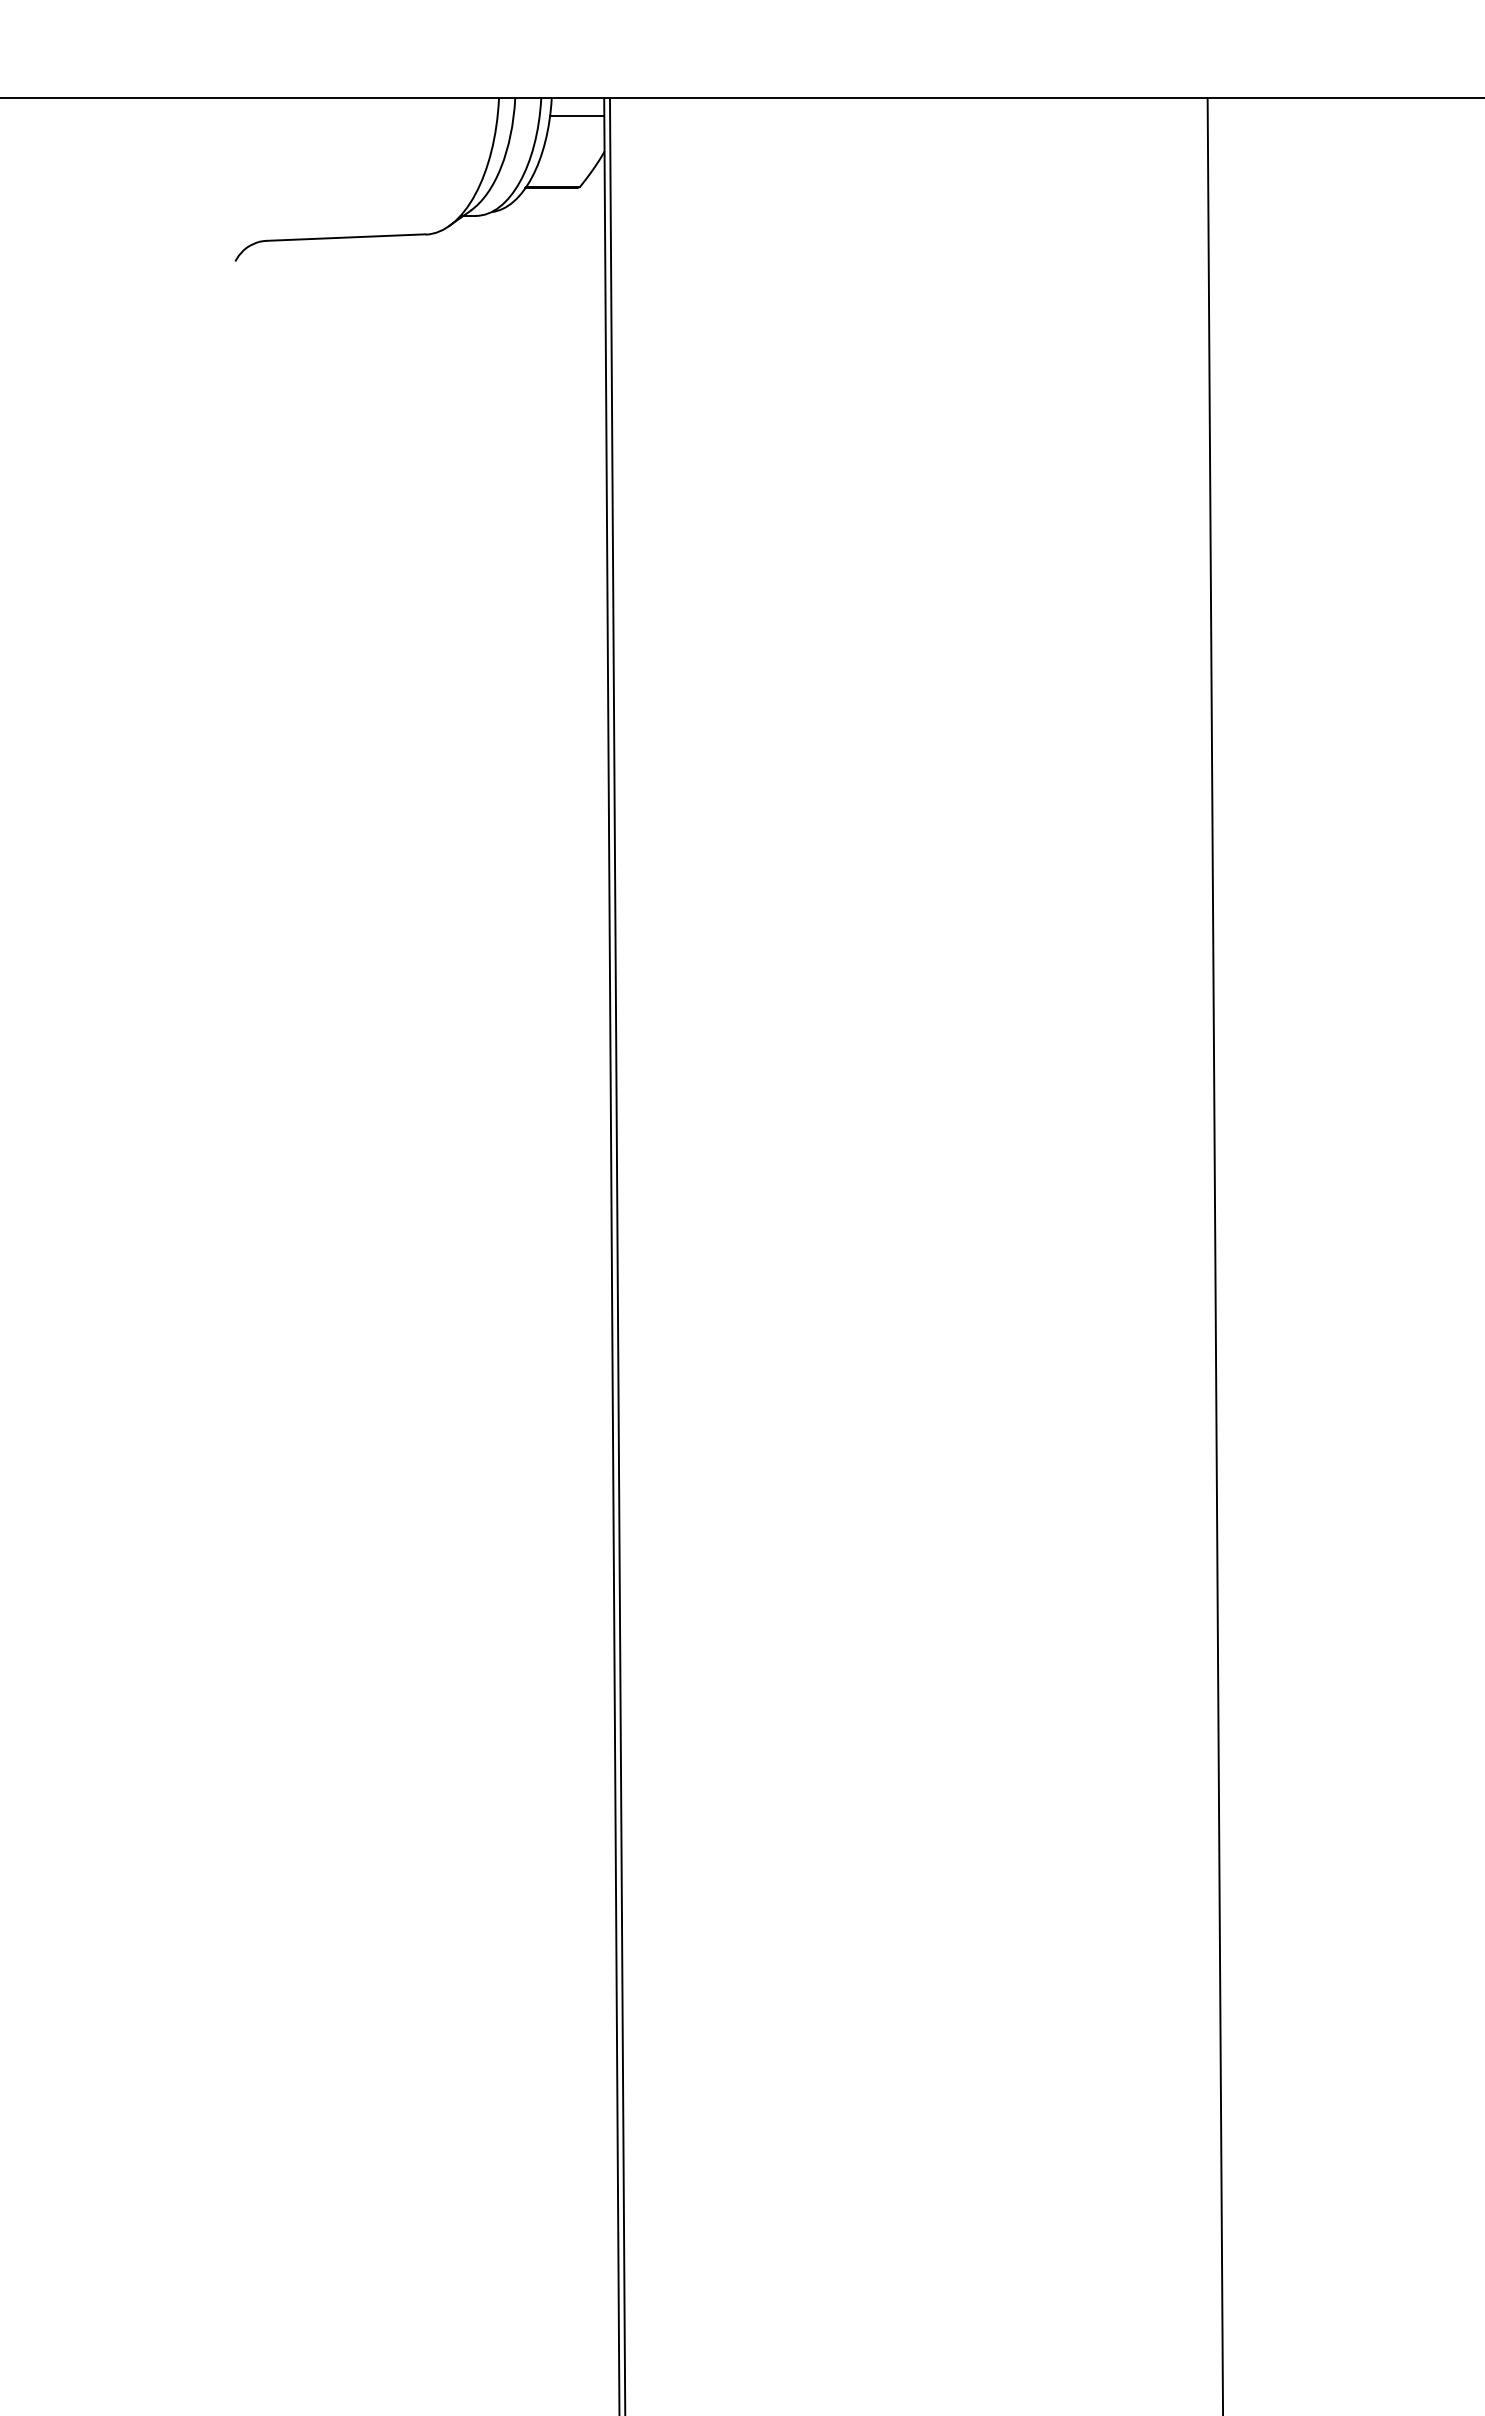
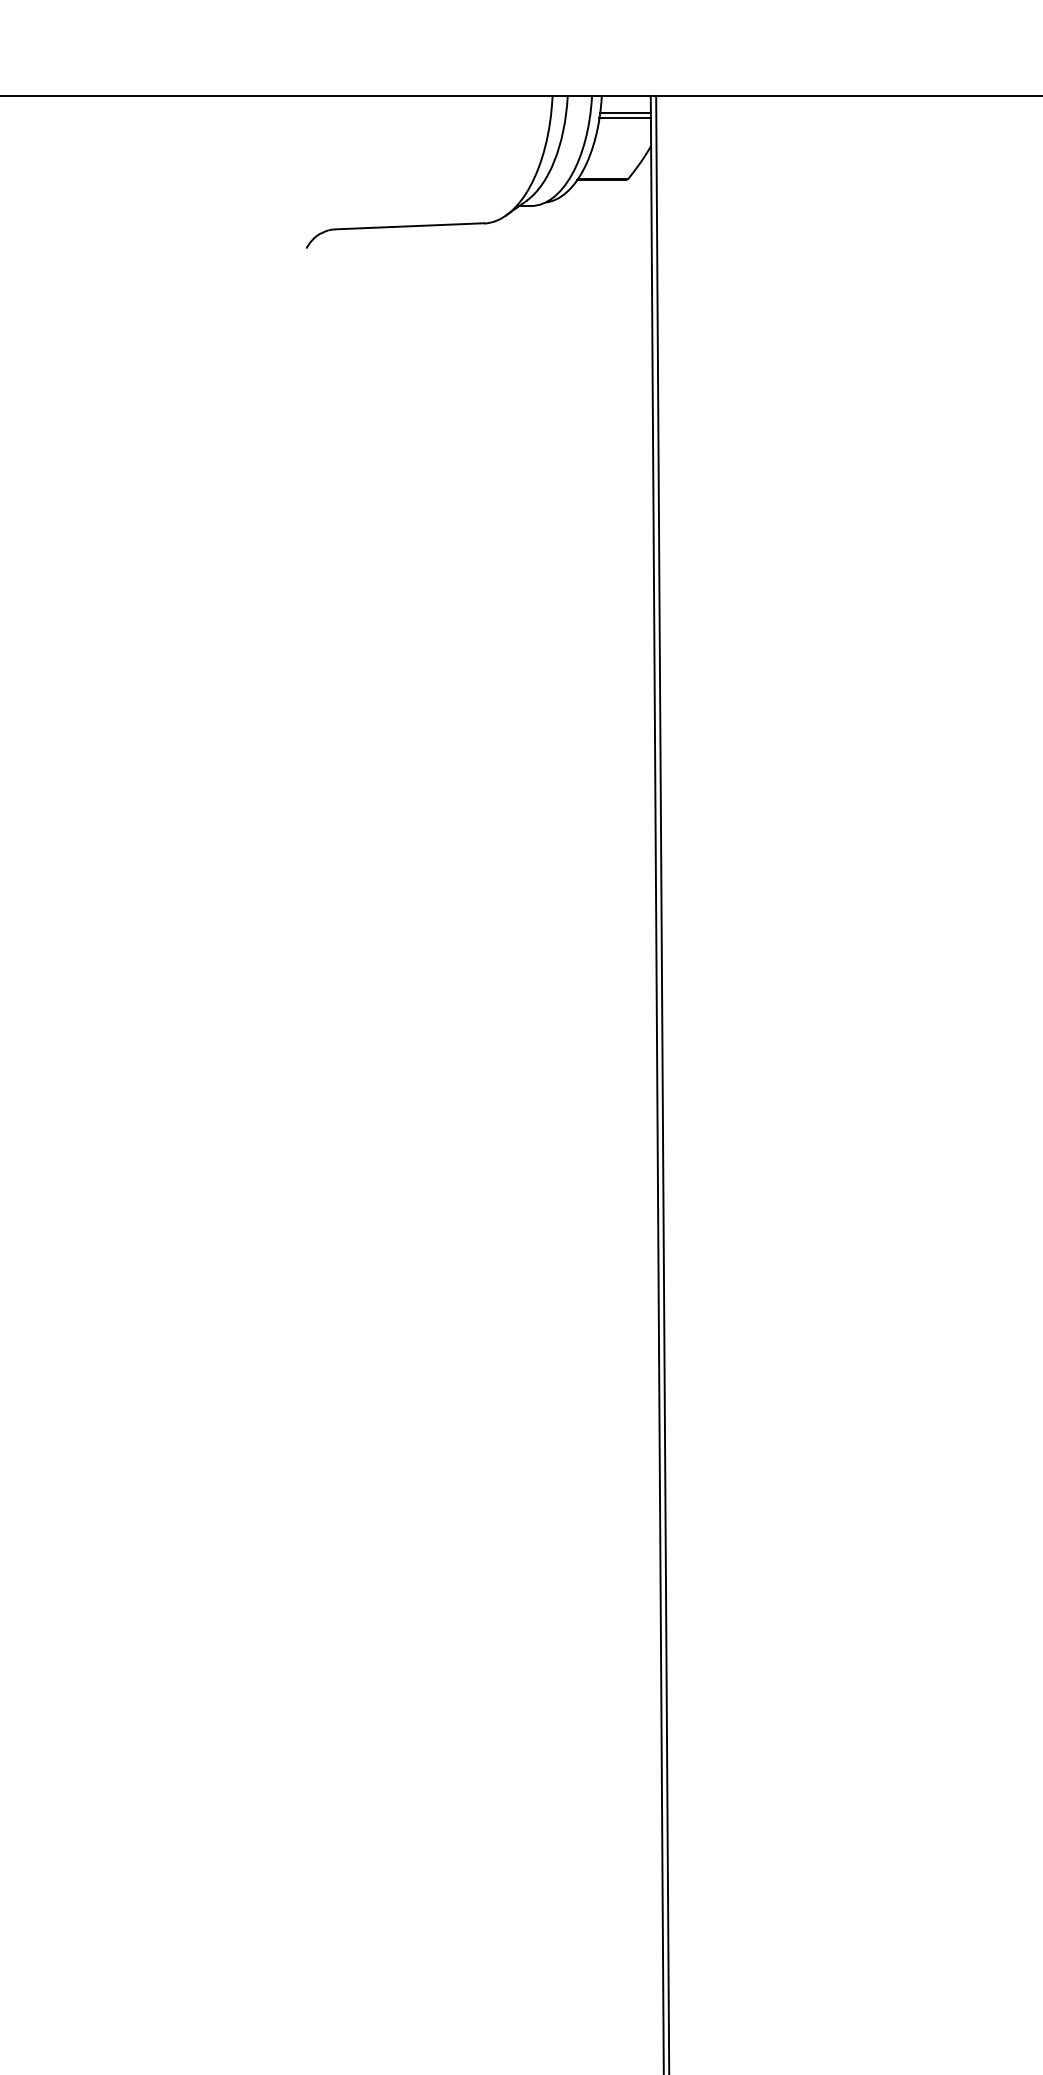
line: (576, 121) -> (624, 117), added

